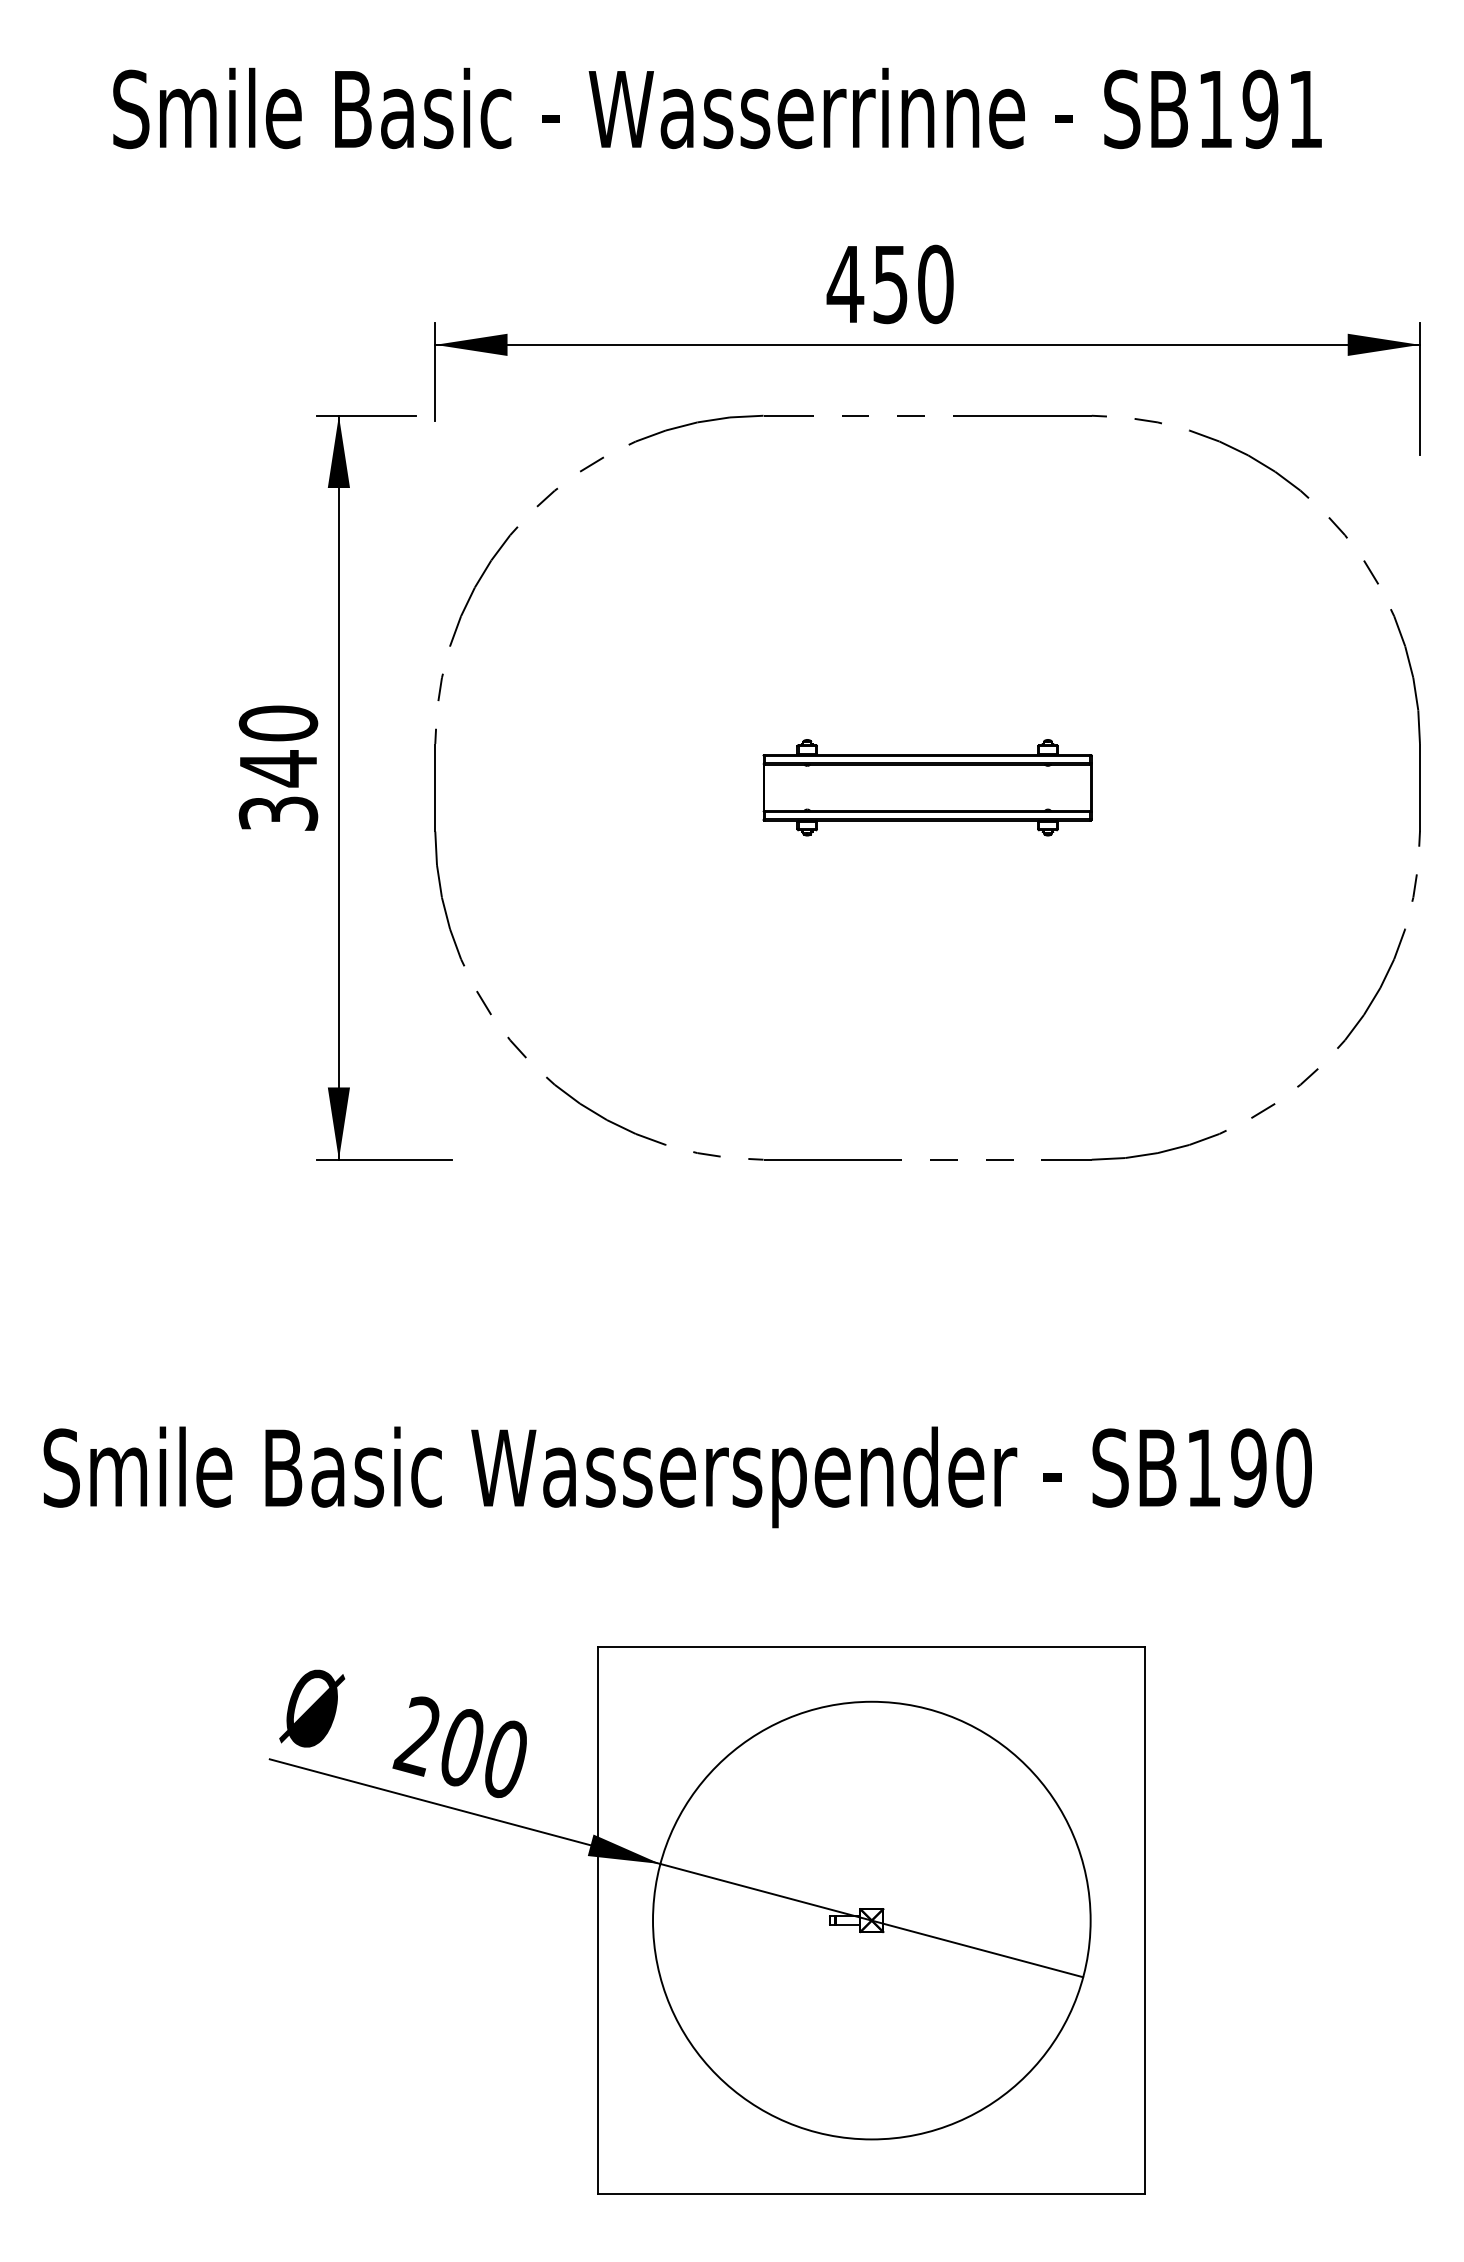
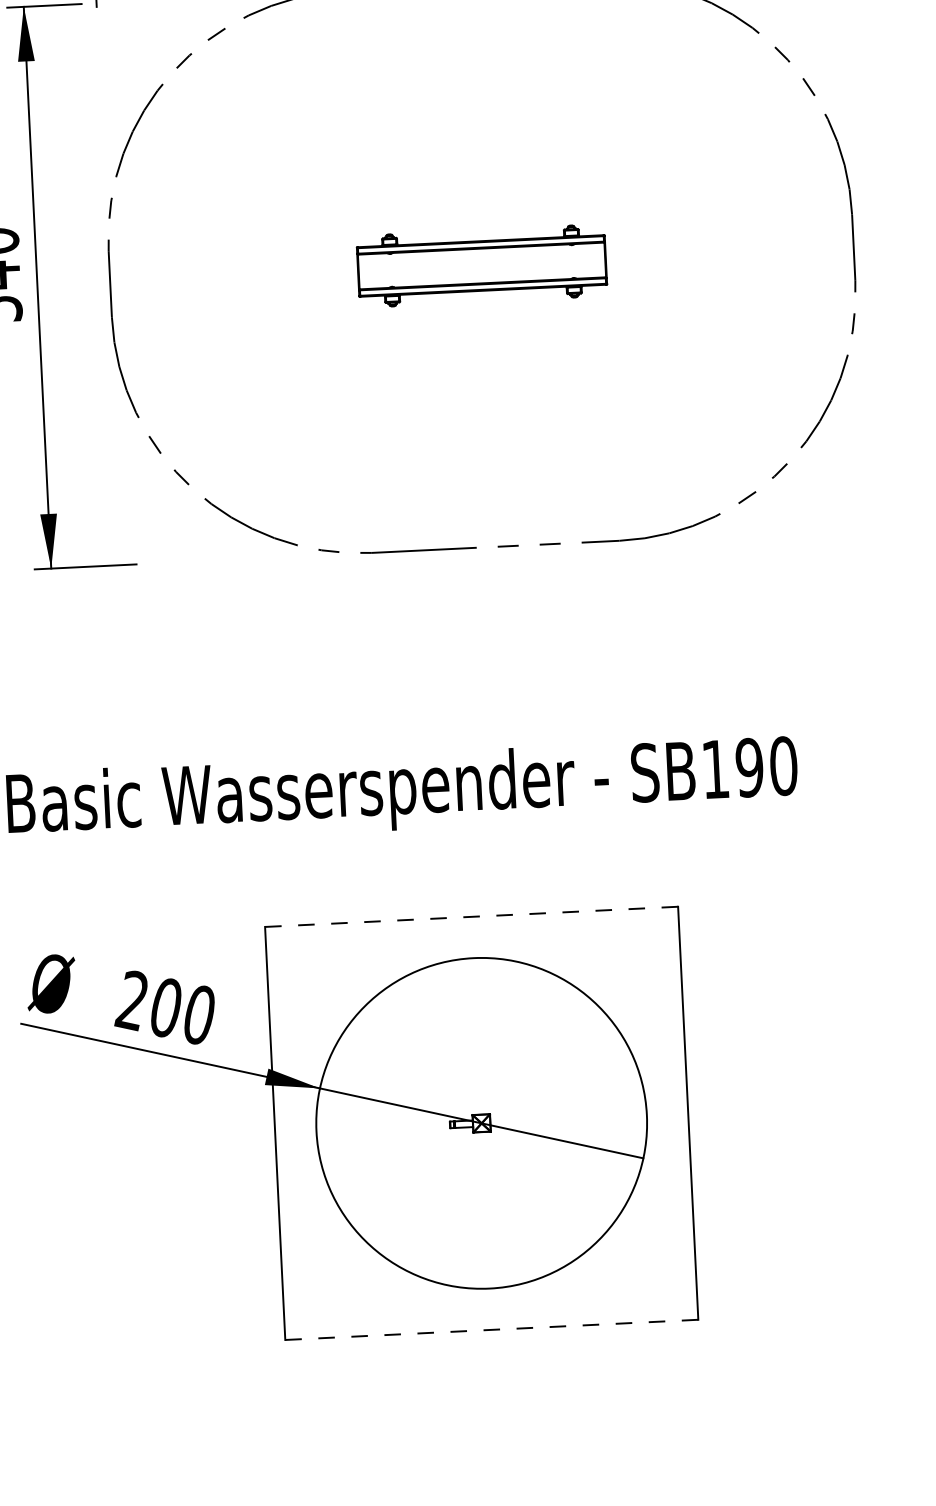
line: (871, 1647) -> (471, 917), solid -> dashed
line: (871, 2194) -> (491, 1330), solid -> dashed

